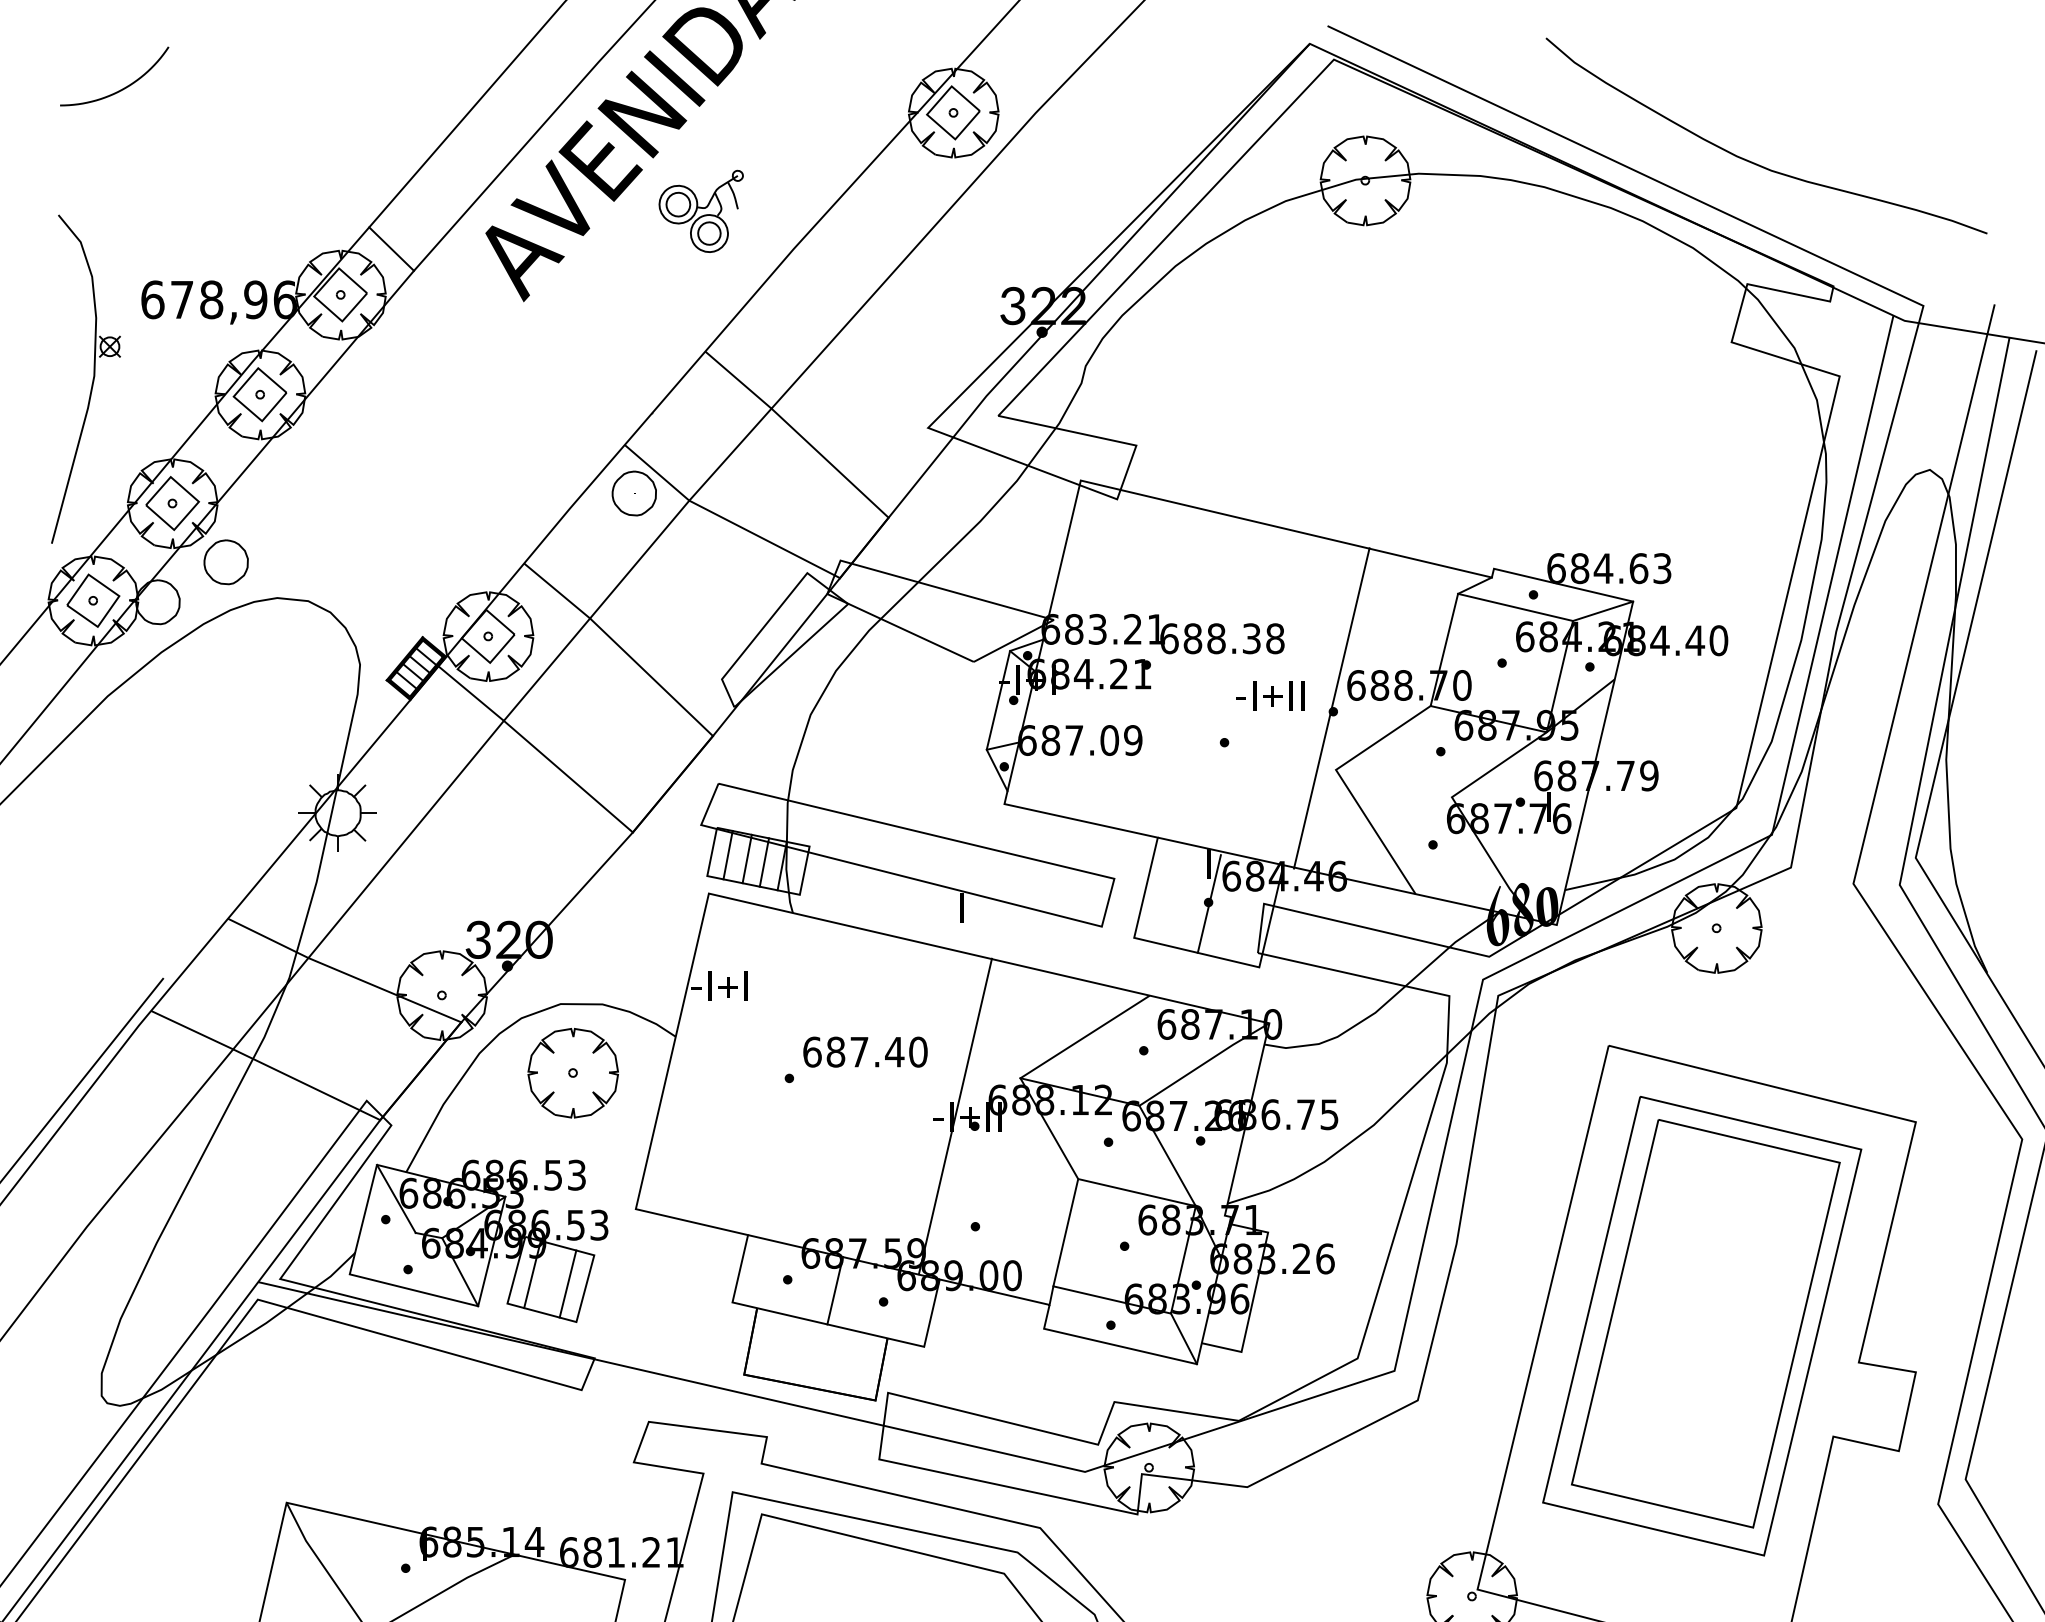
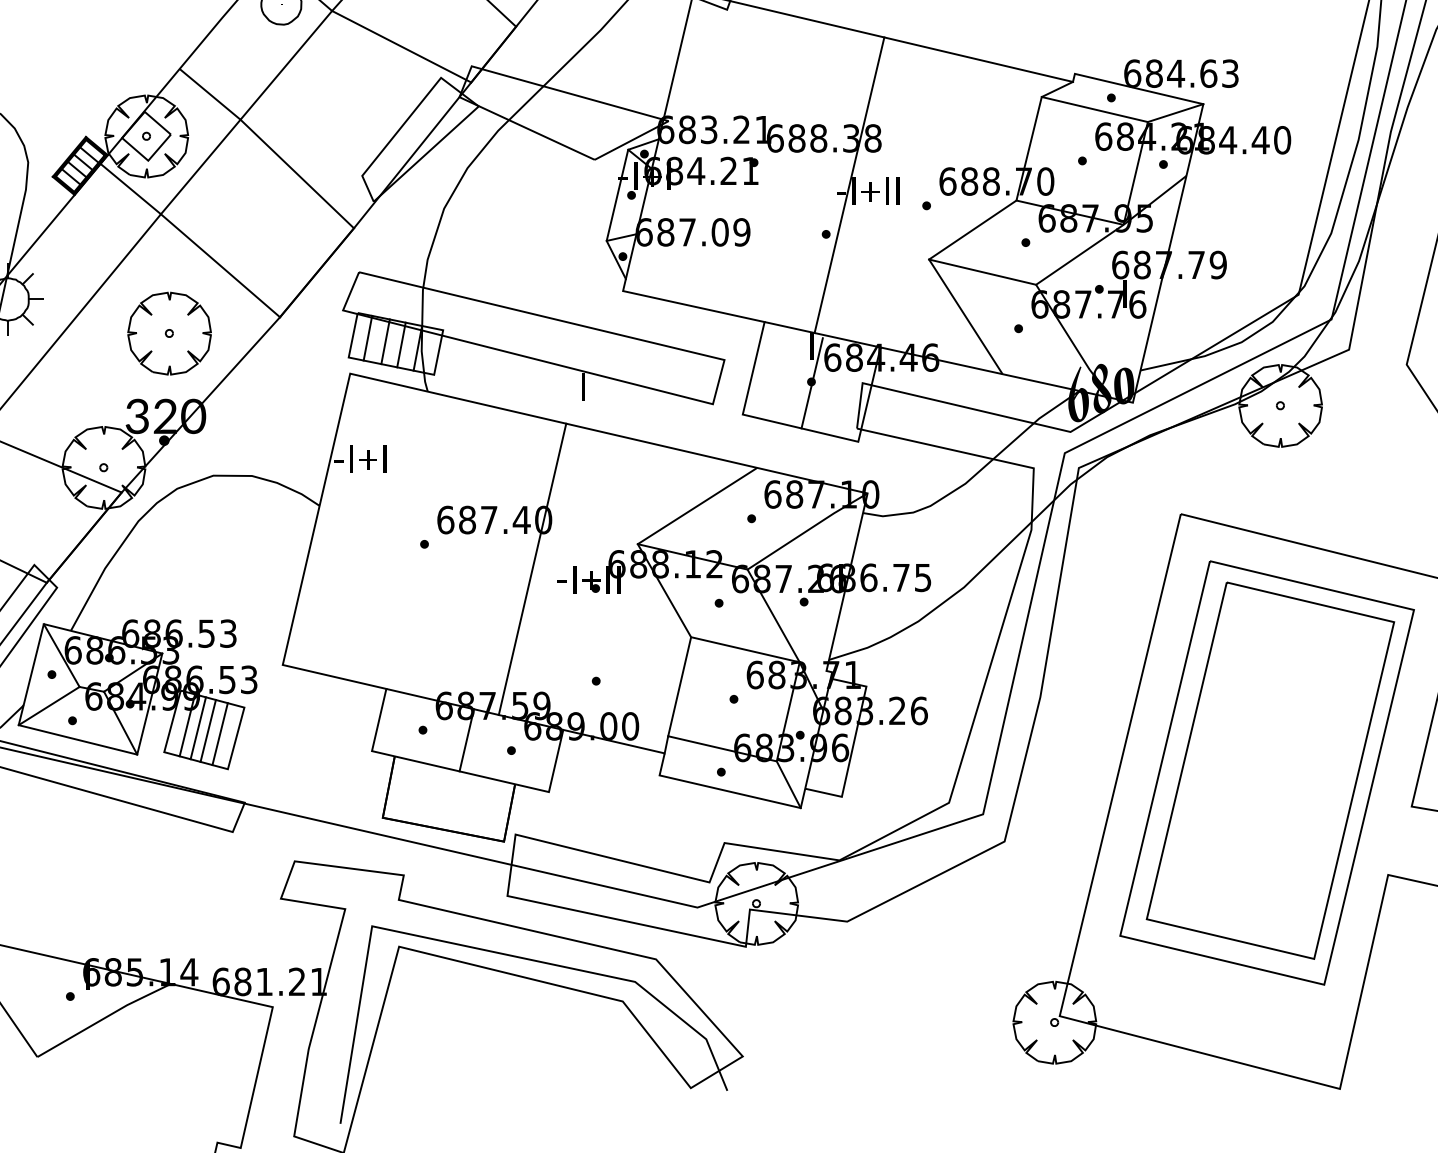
line: (1331, 708) -> (849, 185), moved
line: (1393, 783) -> (982, 272), added
part: (572, 1073) -> (168, 333), moved
line: (954, 1116) -> (531, 569), moved
line: (382, 1253) -> (48, 705), added
line: (544, 1277) -> (198, 728), added
line: (554, 1280) -> (207, 730), added

